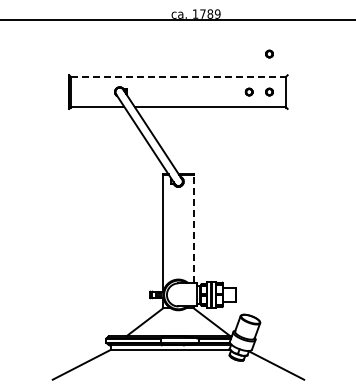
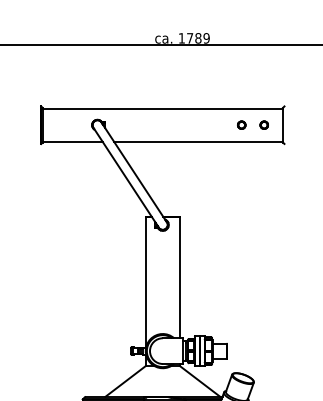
part: (269, 53) -> (264, 82), removed
line: (178, 77) -> (162, 108), dashed -> solid
line: (193, 228) -> (179, 277), dashed -> solid

